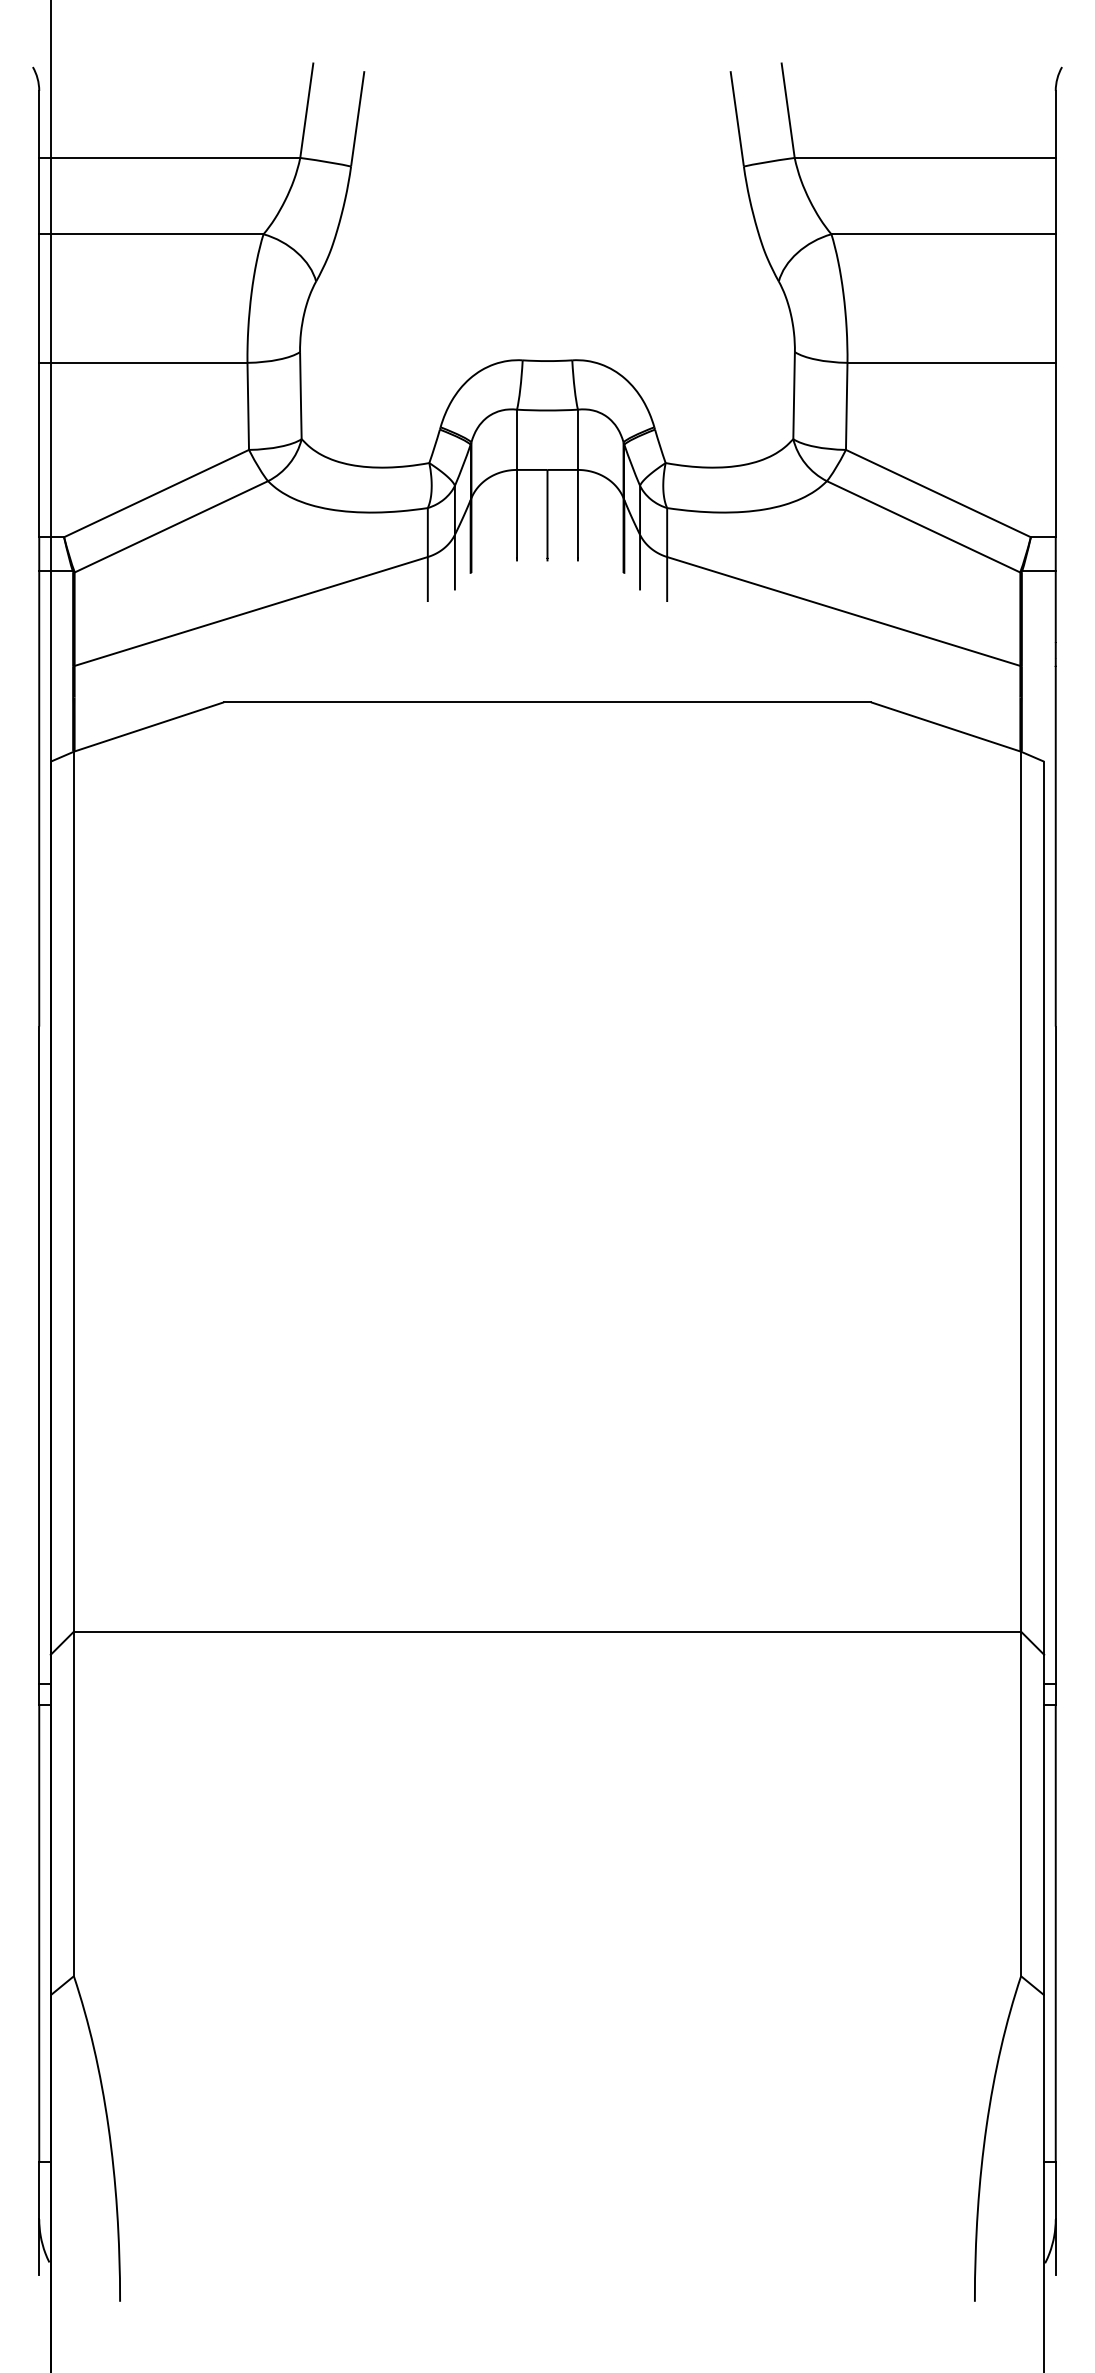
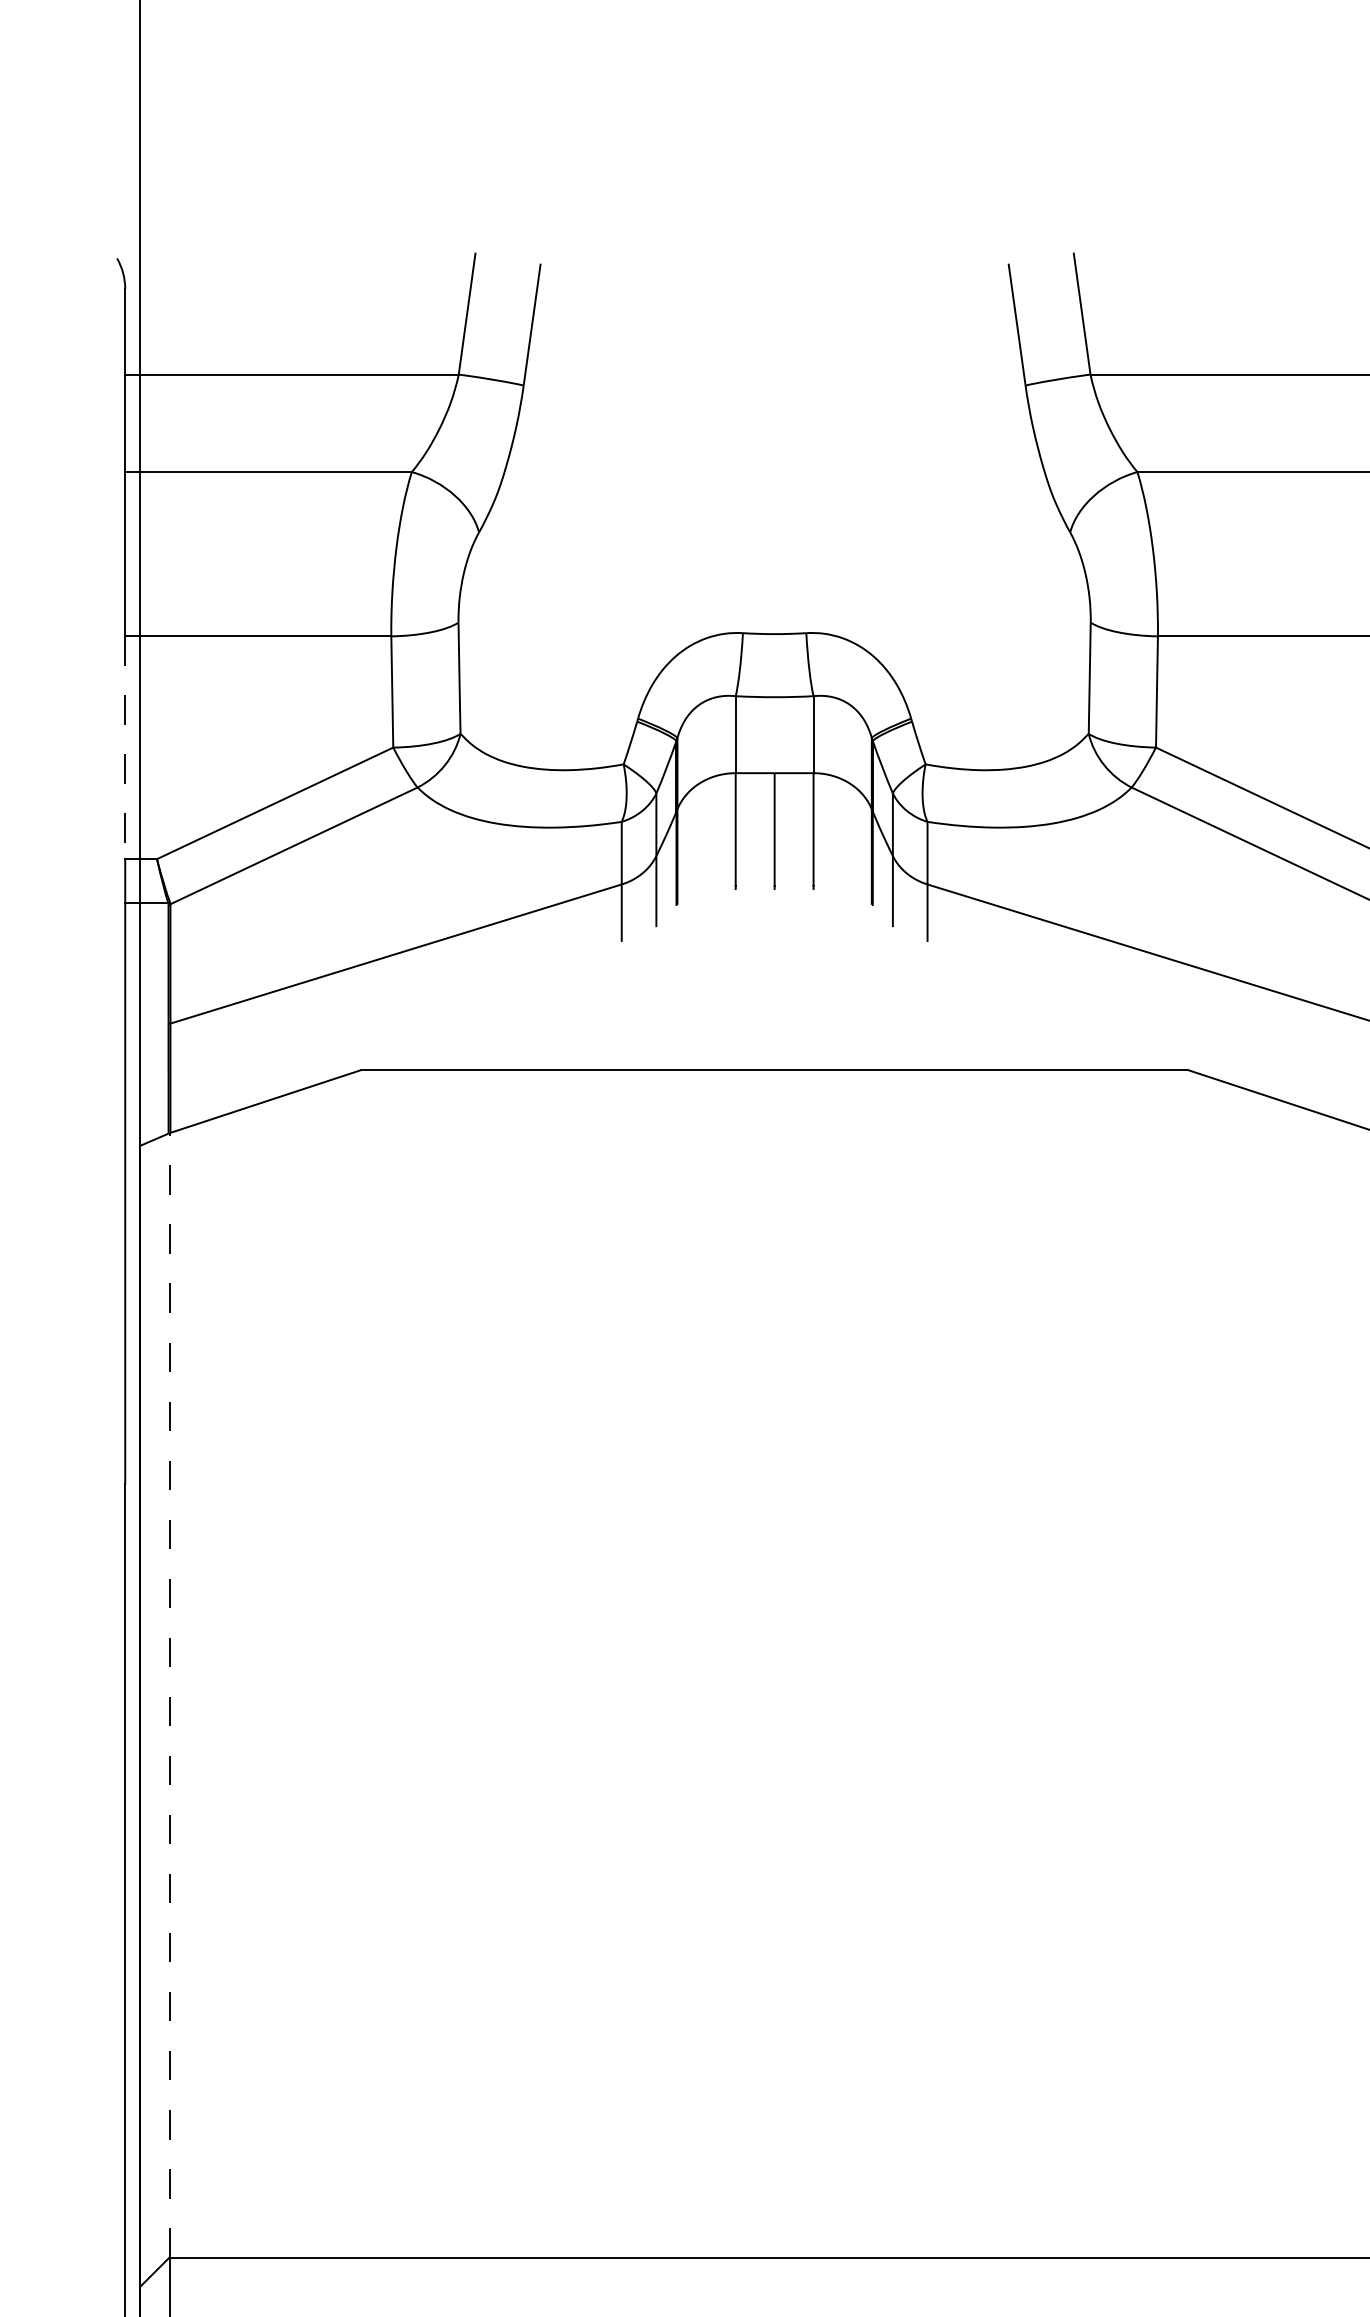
line: (39, 450) -> (125, 748), solid -> dashed
line: (73, 1191) -> (169, 1695), solid -> dashed

